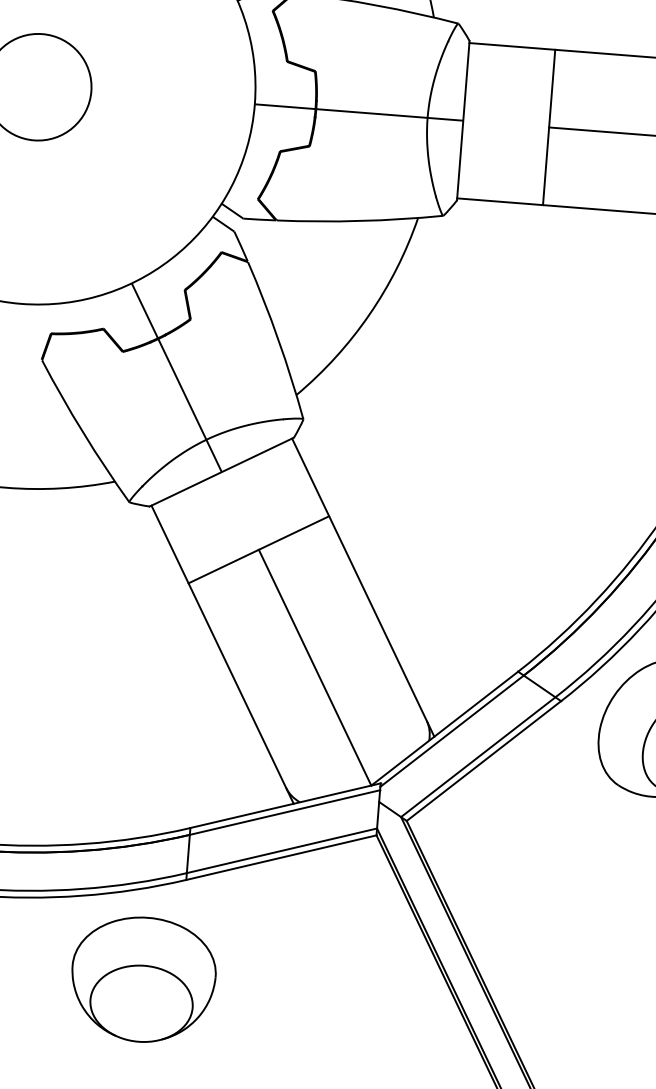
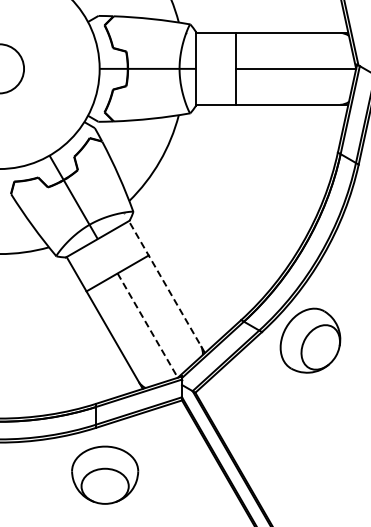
line: (362, 586) -> (166, 286), solid -> dashed
line: (314, 669) -> (147, 326), solid -> dashed
part: (144, 978) -> (105, 474), moved

